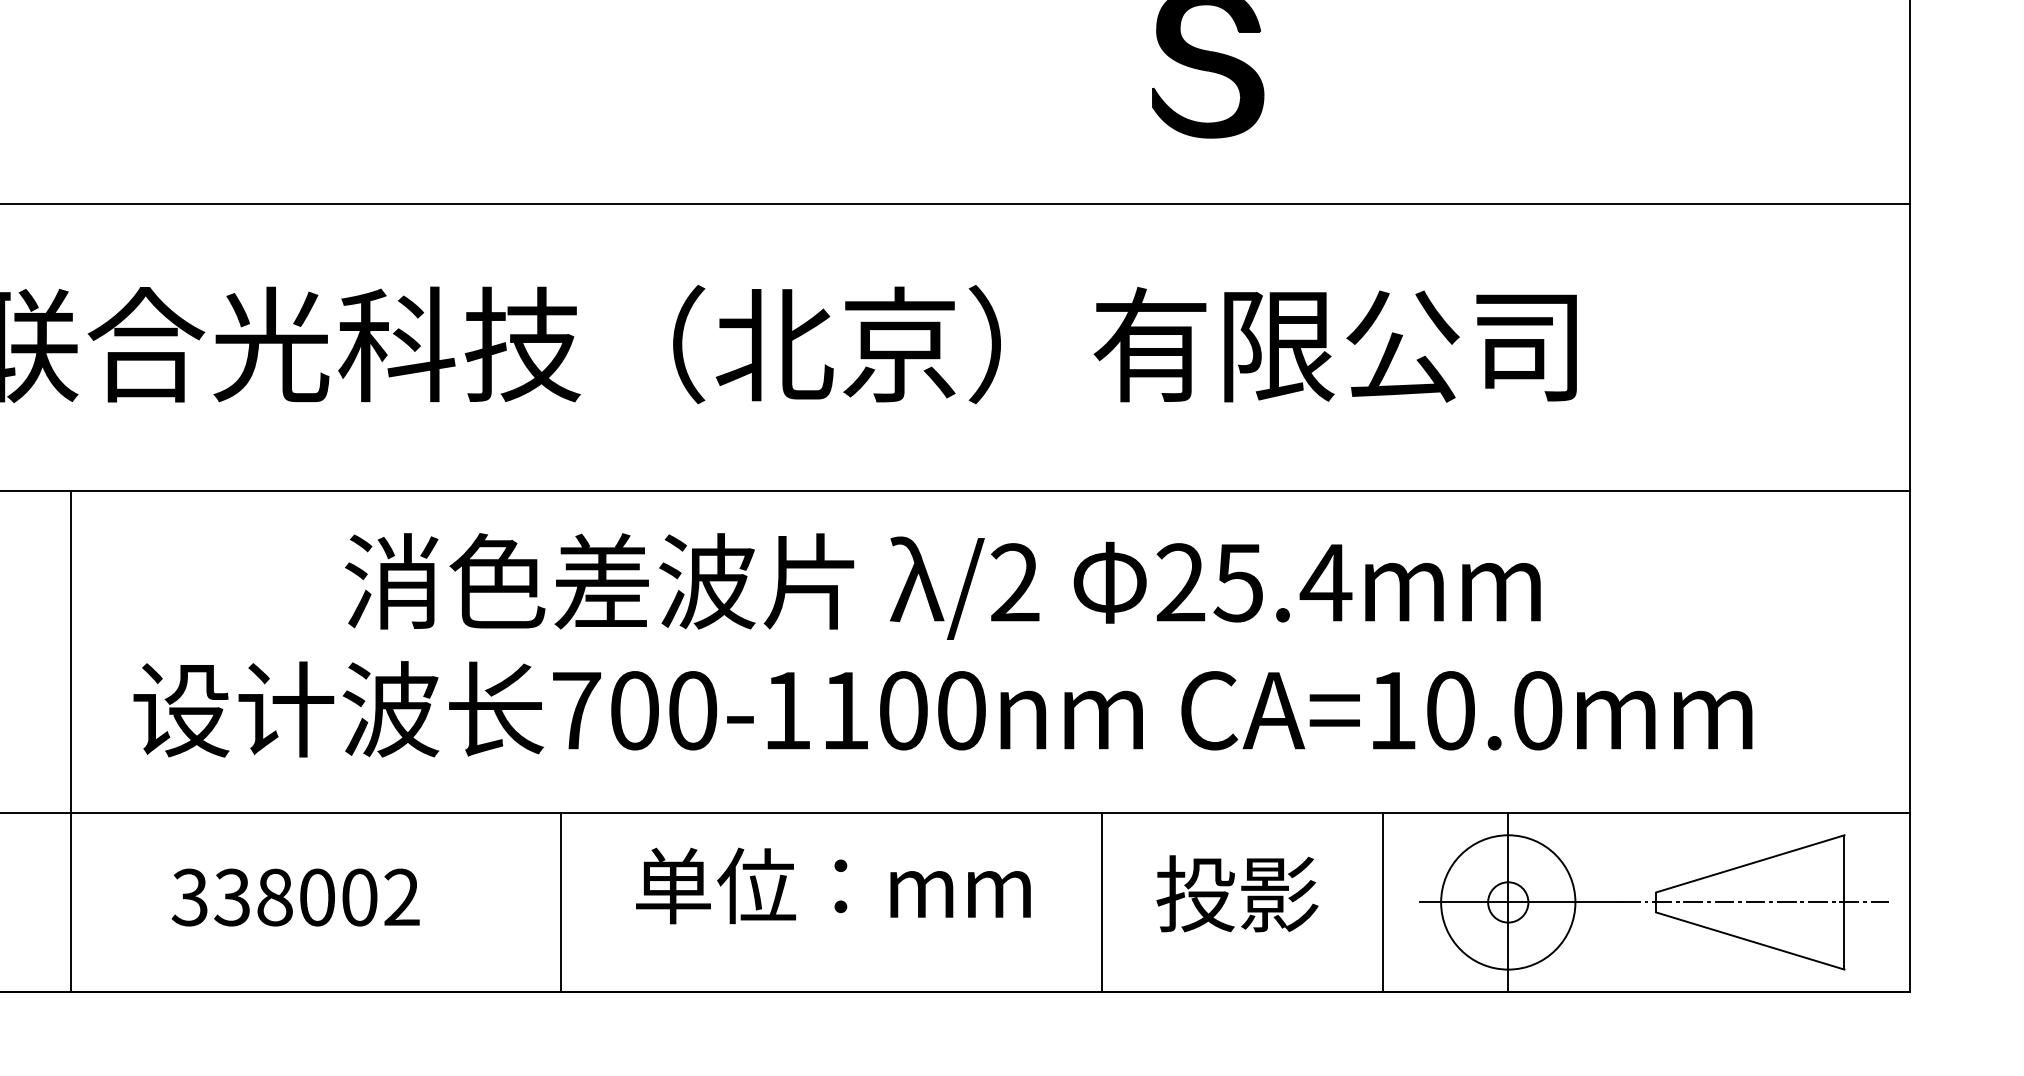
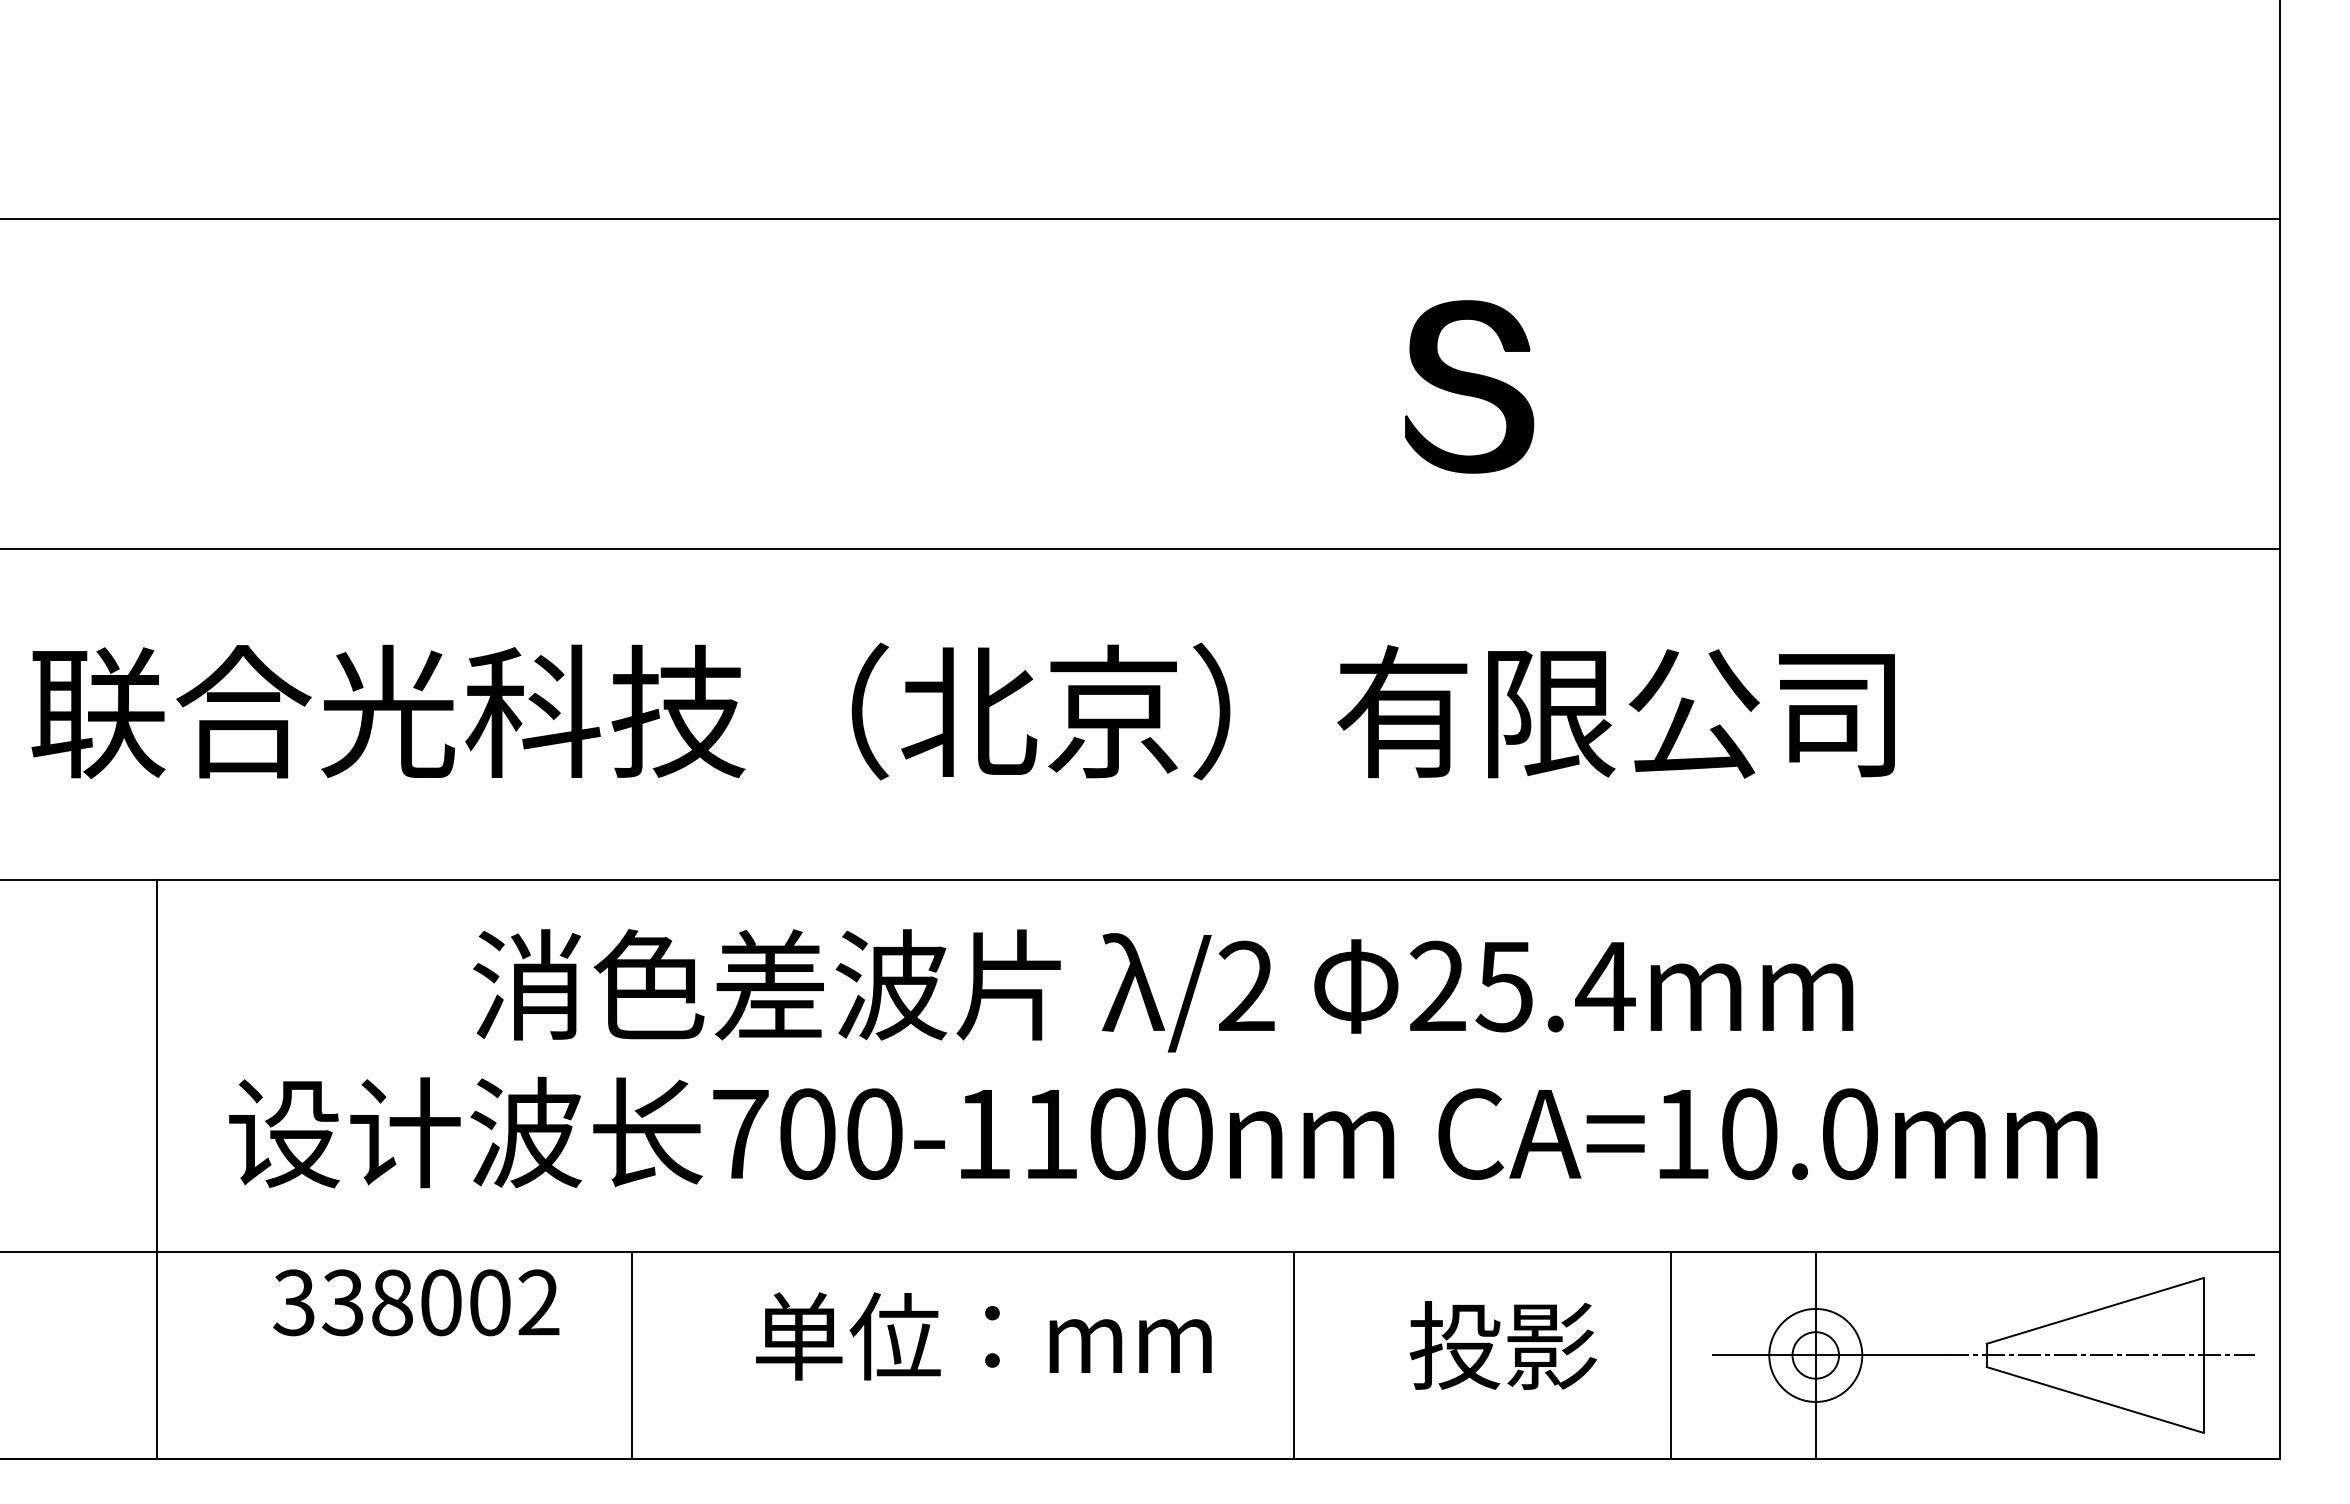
text: (833, 886) -> (983, 1336), moved
text: (295, 897) -> (416, 1302), moved
line: (561, 901) -> (632, 1354), moved
line: (1101, 901) -> (1293, 1354), moved
circle: (1508, 901) -> (1815, 1354), size x0.6

